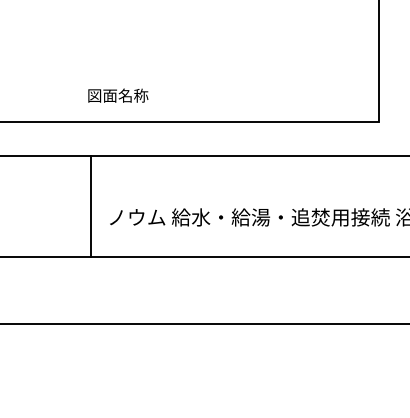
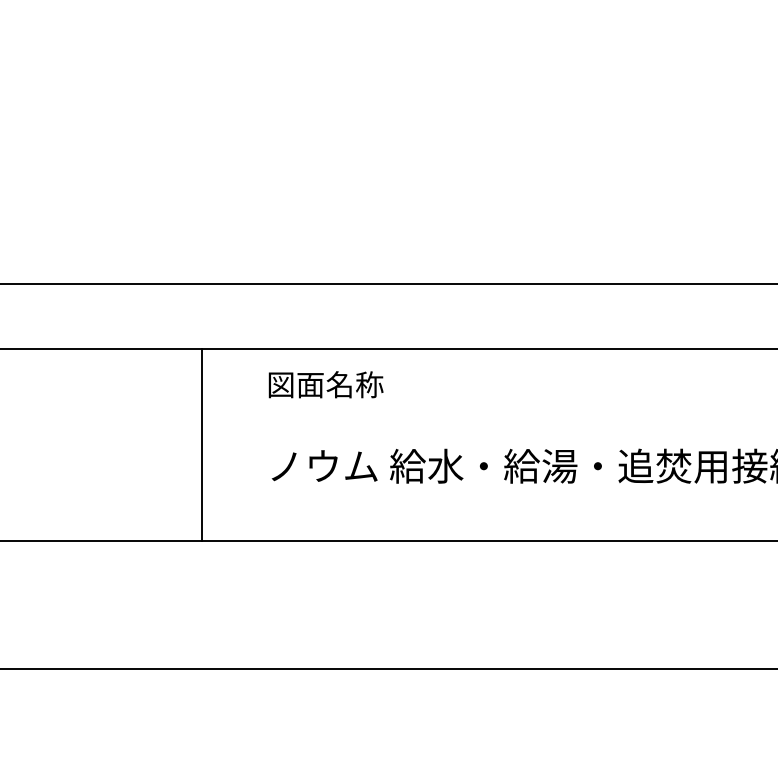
text: (118, 95) -> (326, 384), moved
line: (91, 205) -> (202, 443), moved

